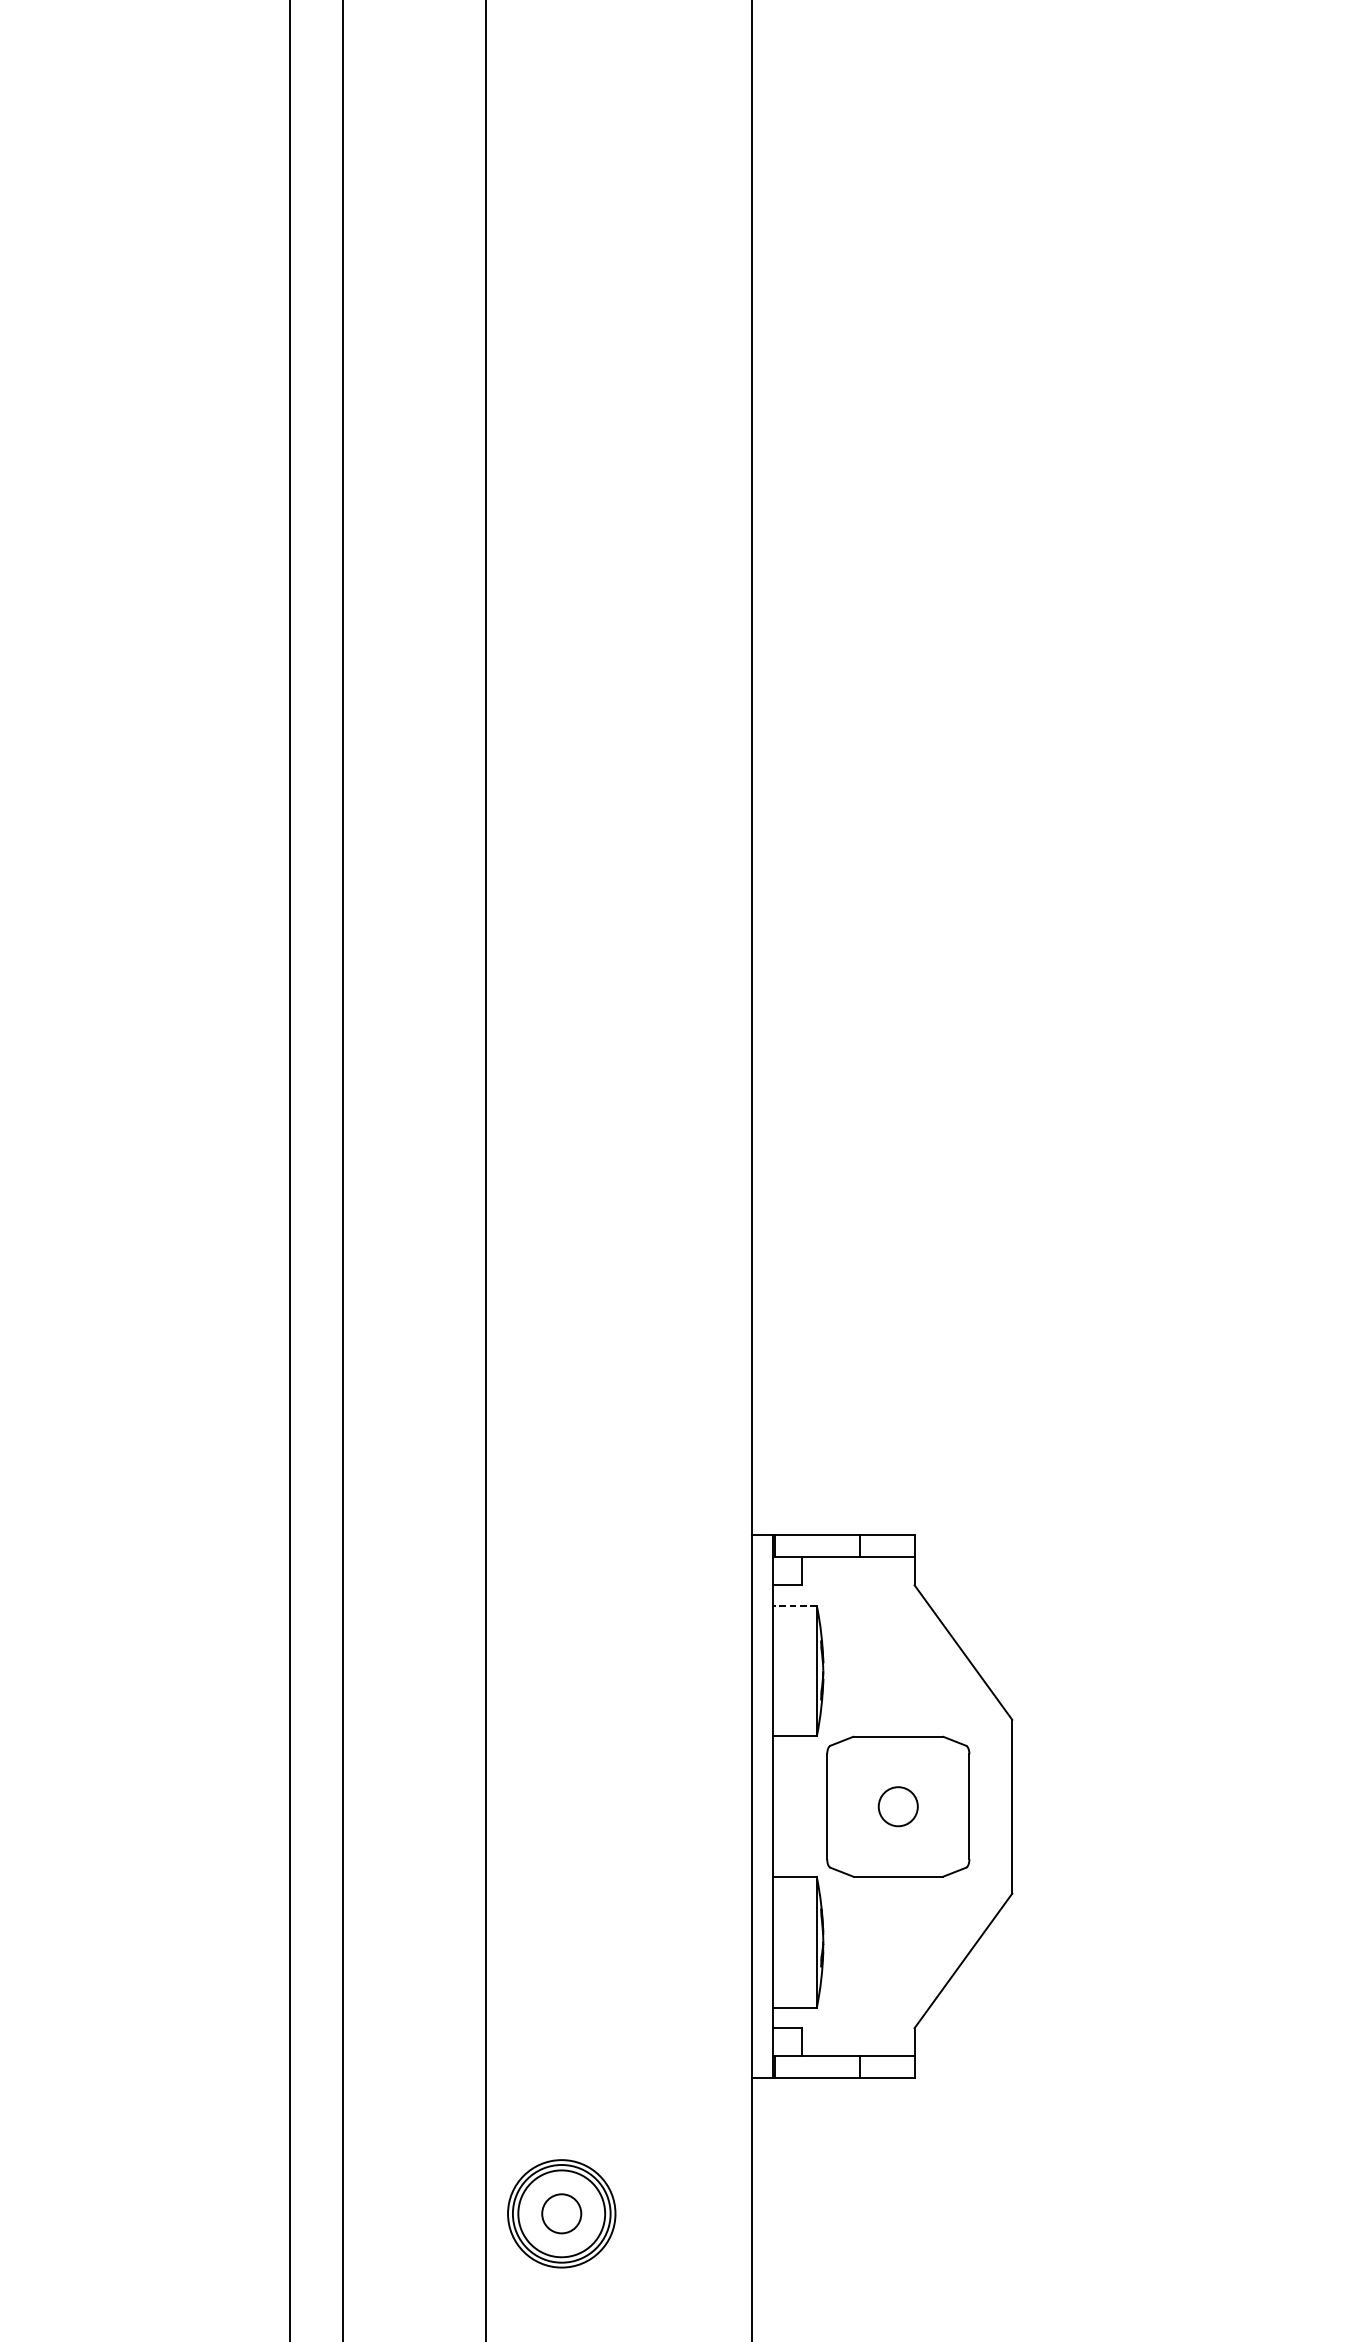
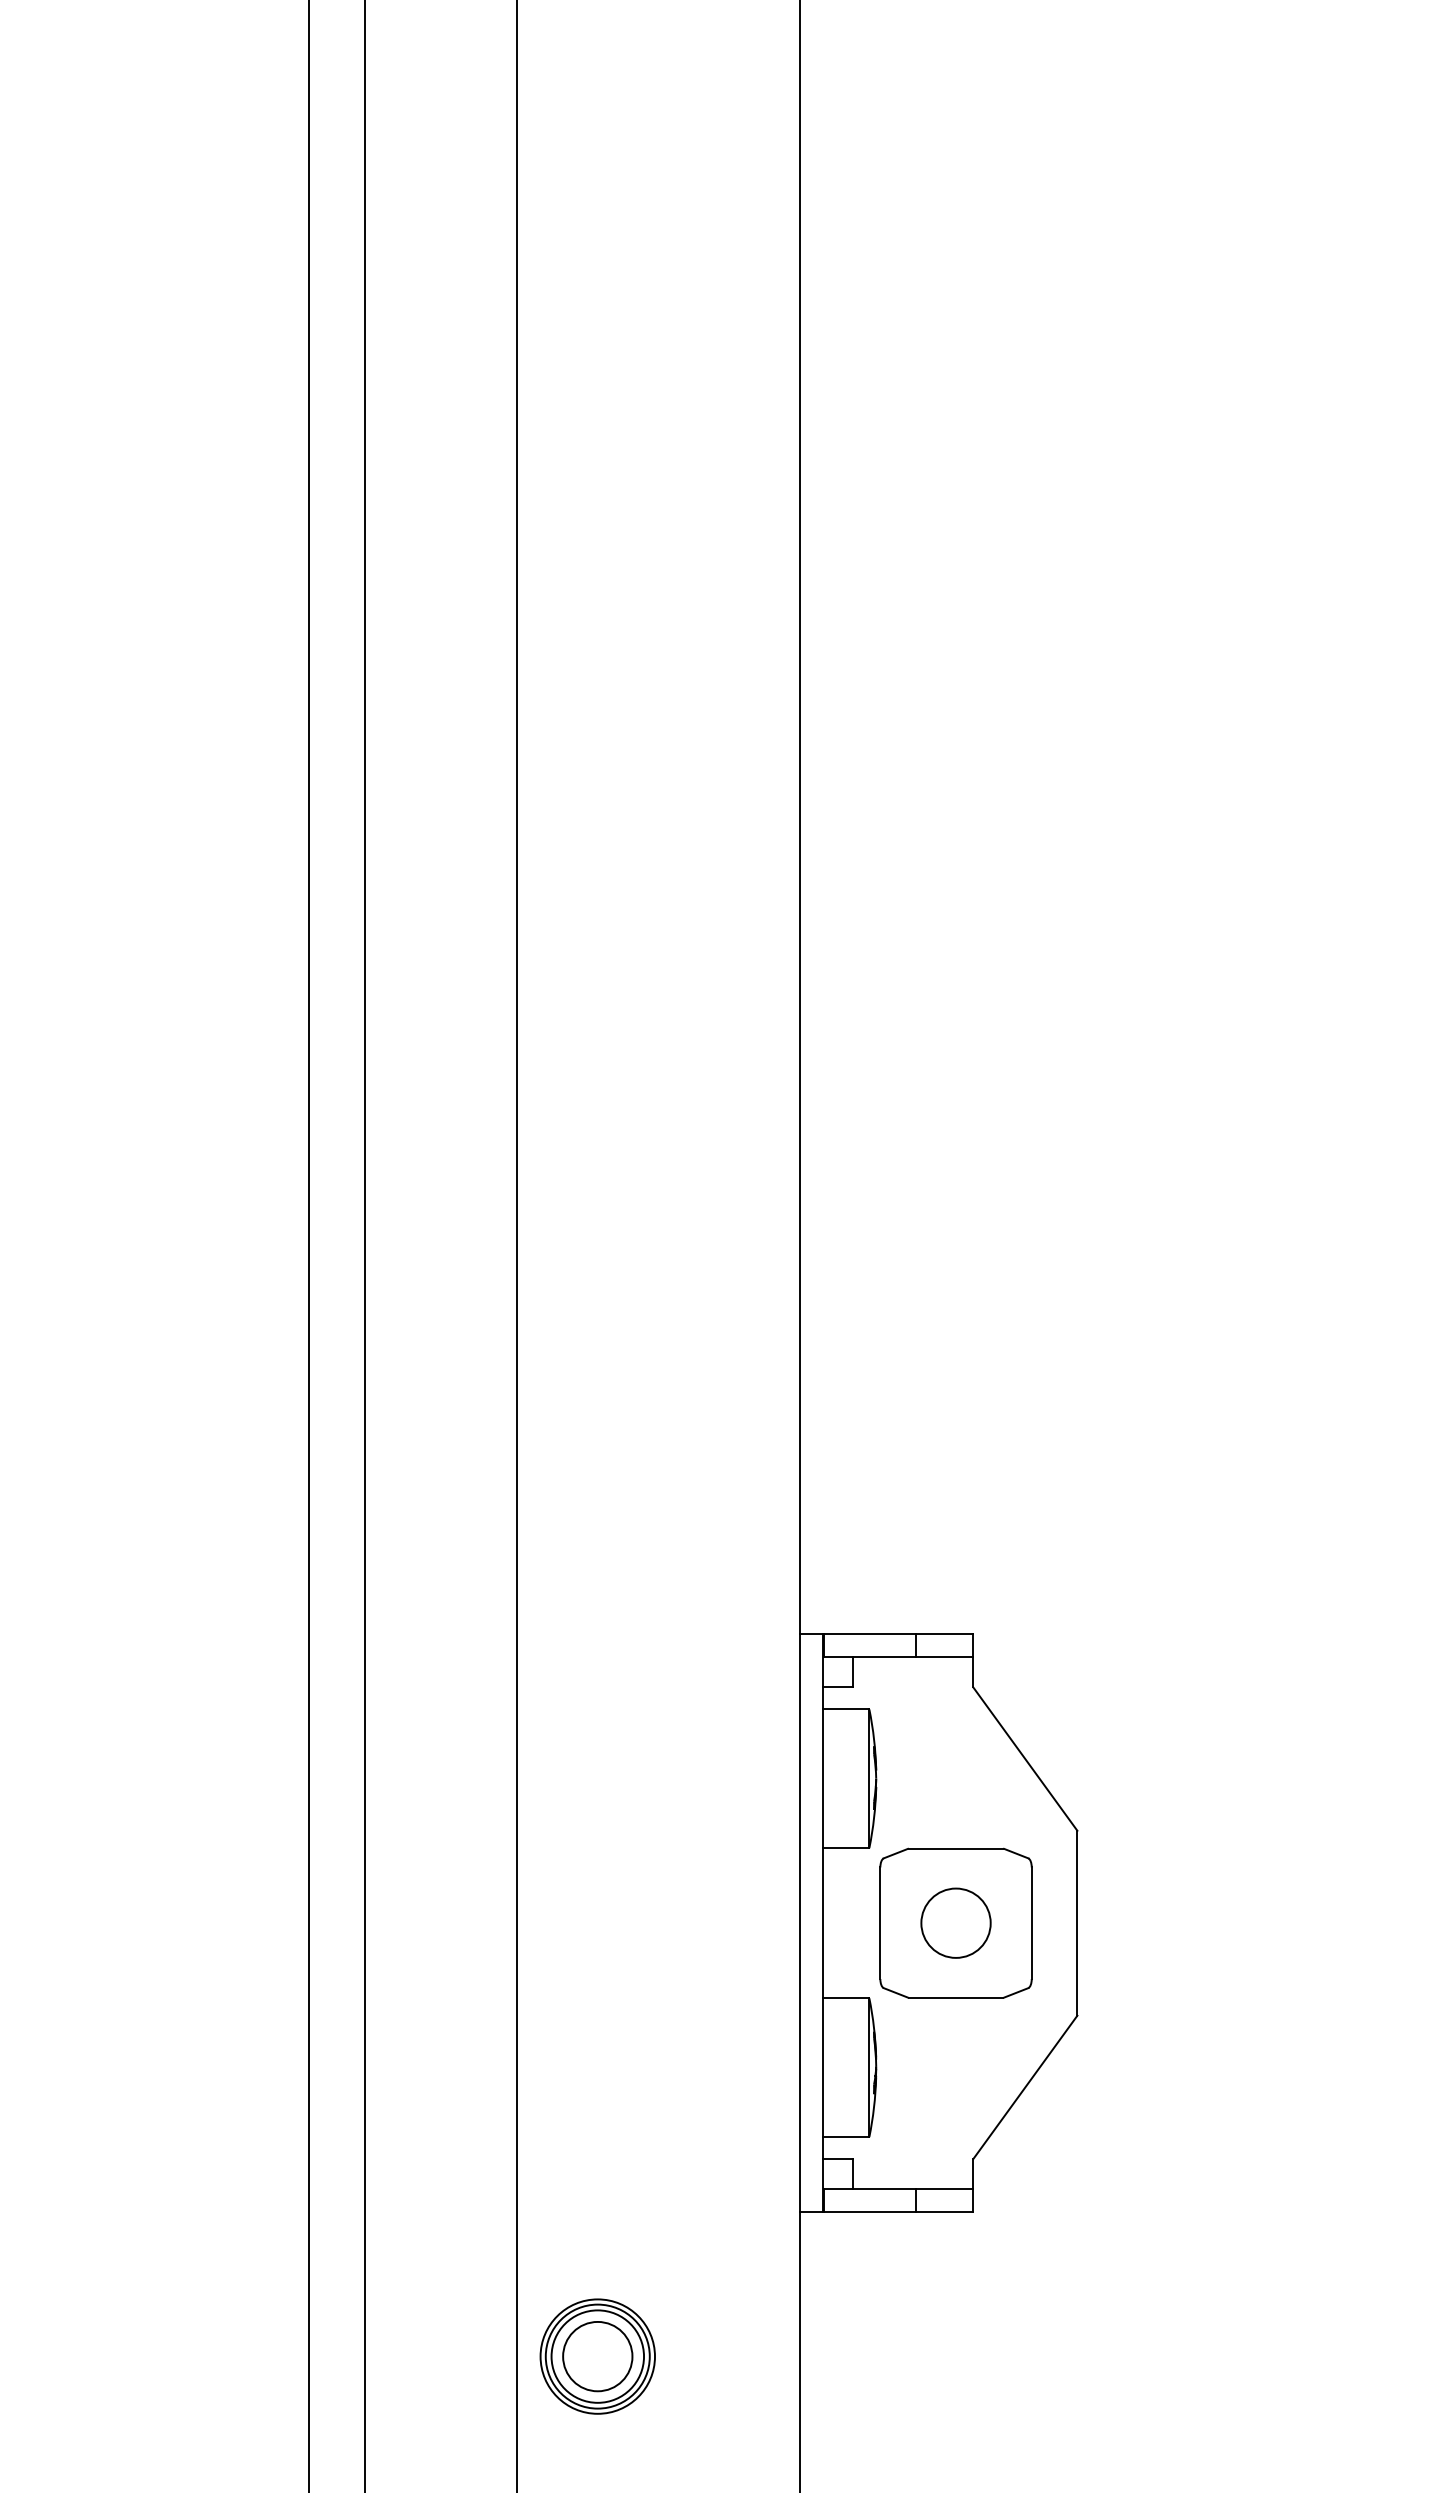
line: (794, 1605) -> (845, 1709), dashed -> solid
circle: (897, 1806) -> (955, 1922), size x1.67
circle: (561, 2213) -> (597, 2356), size x1.67

